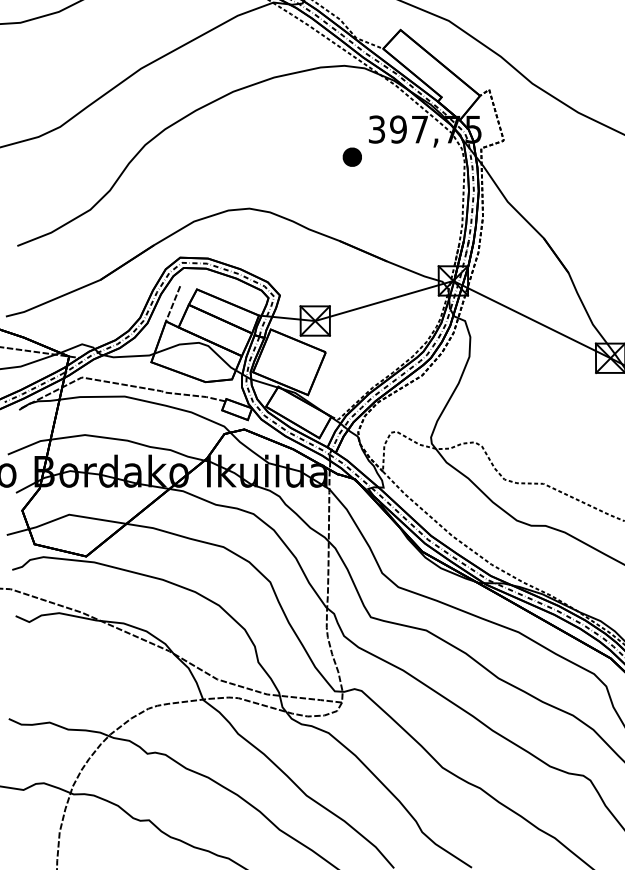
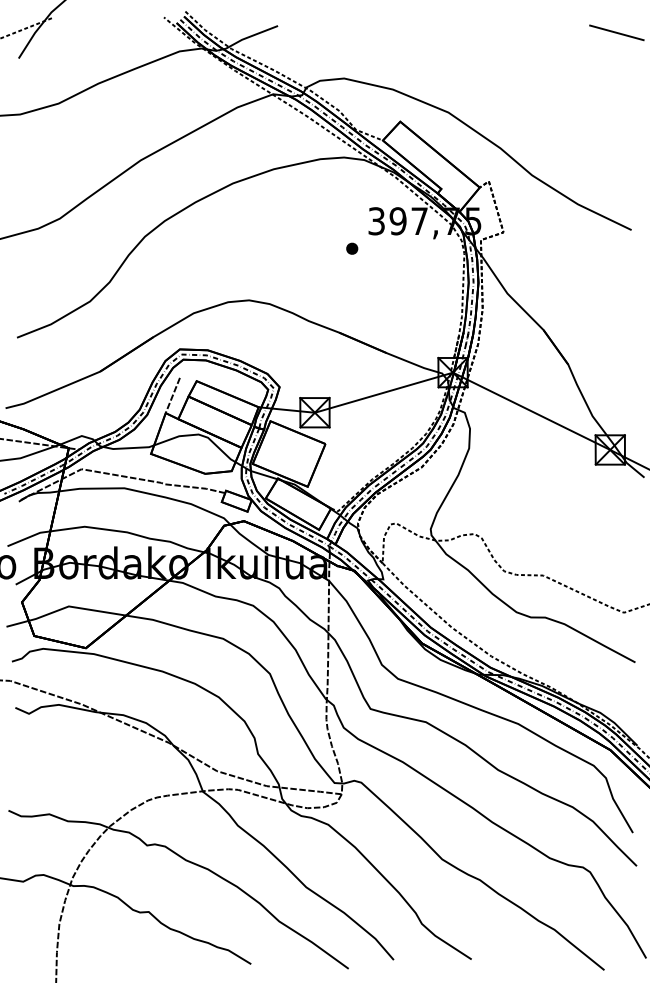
part: (352, 156) -> (352, 248), size x0.62

